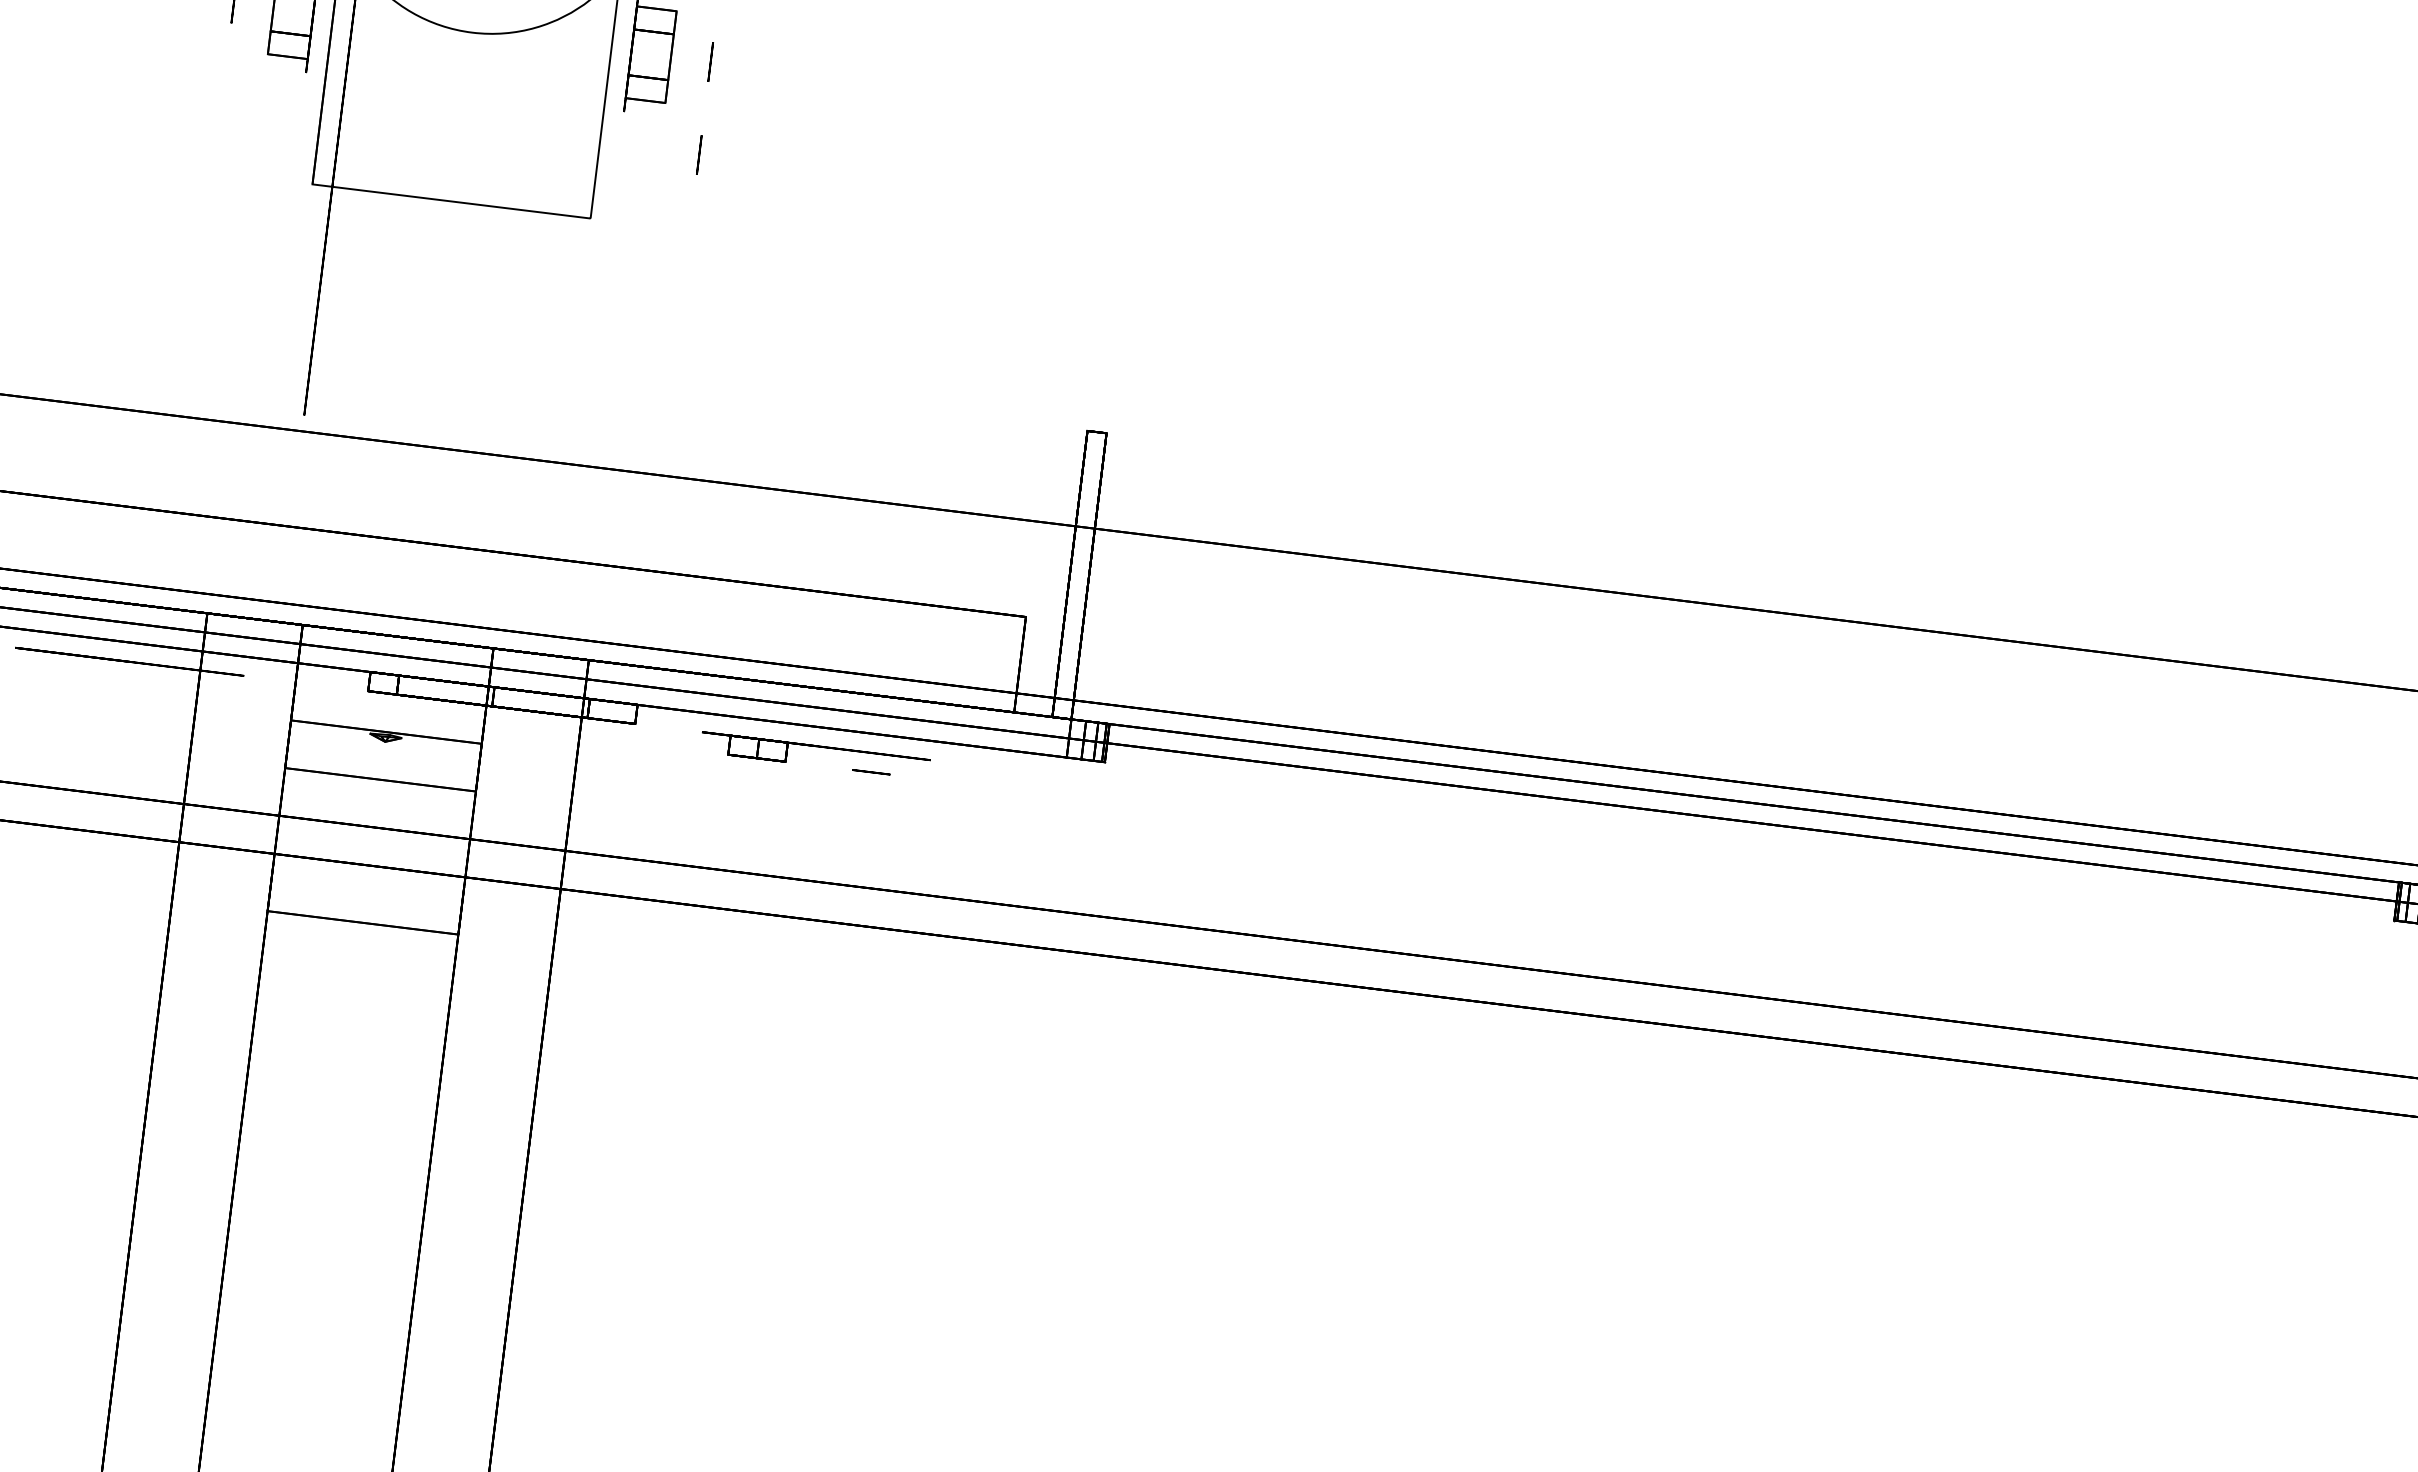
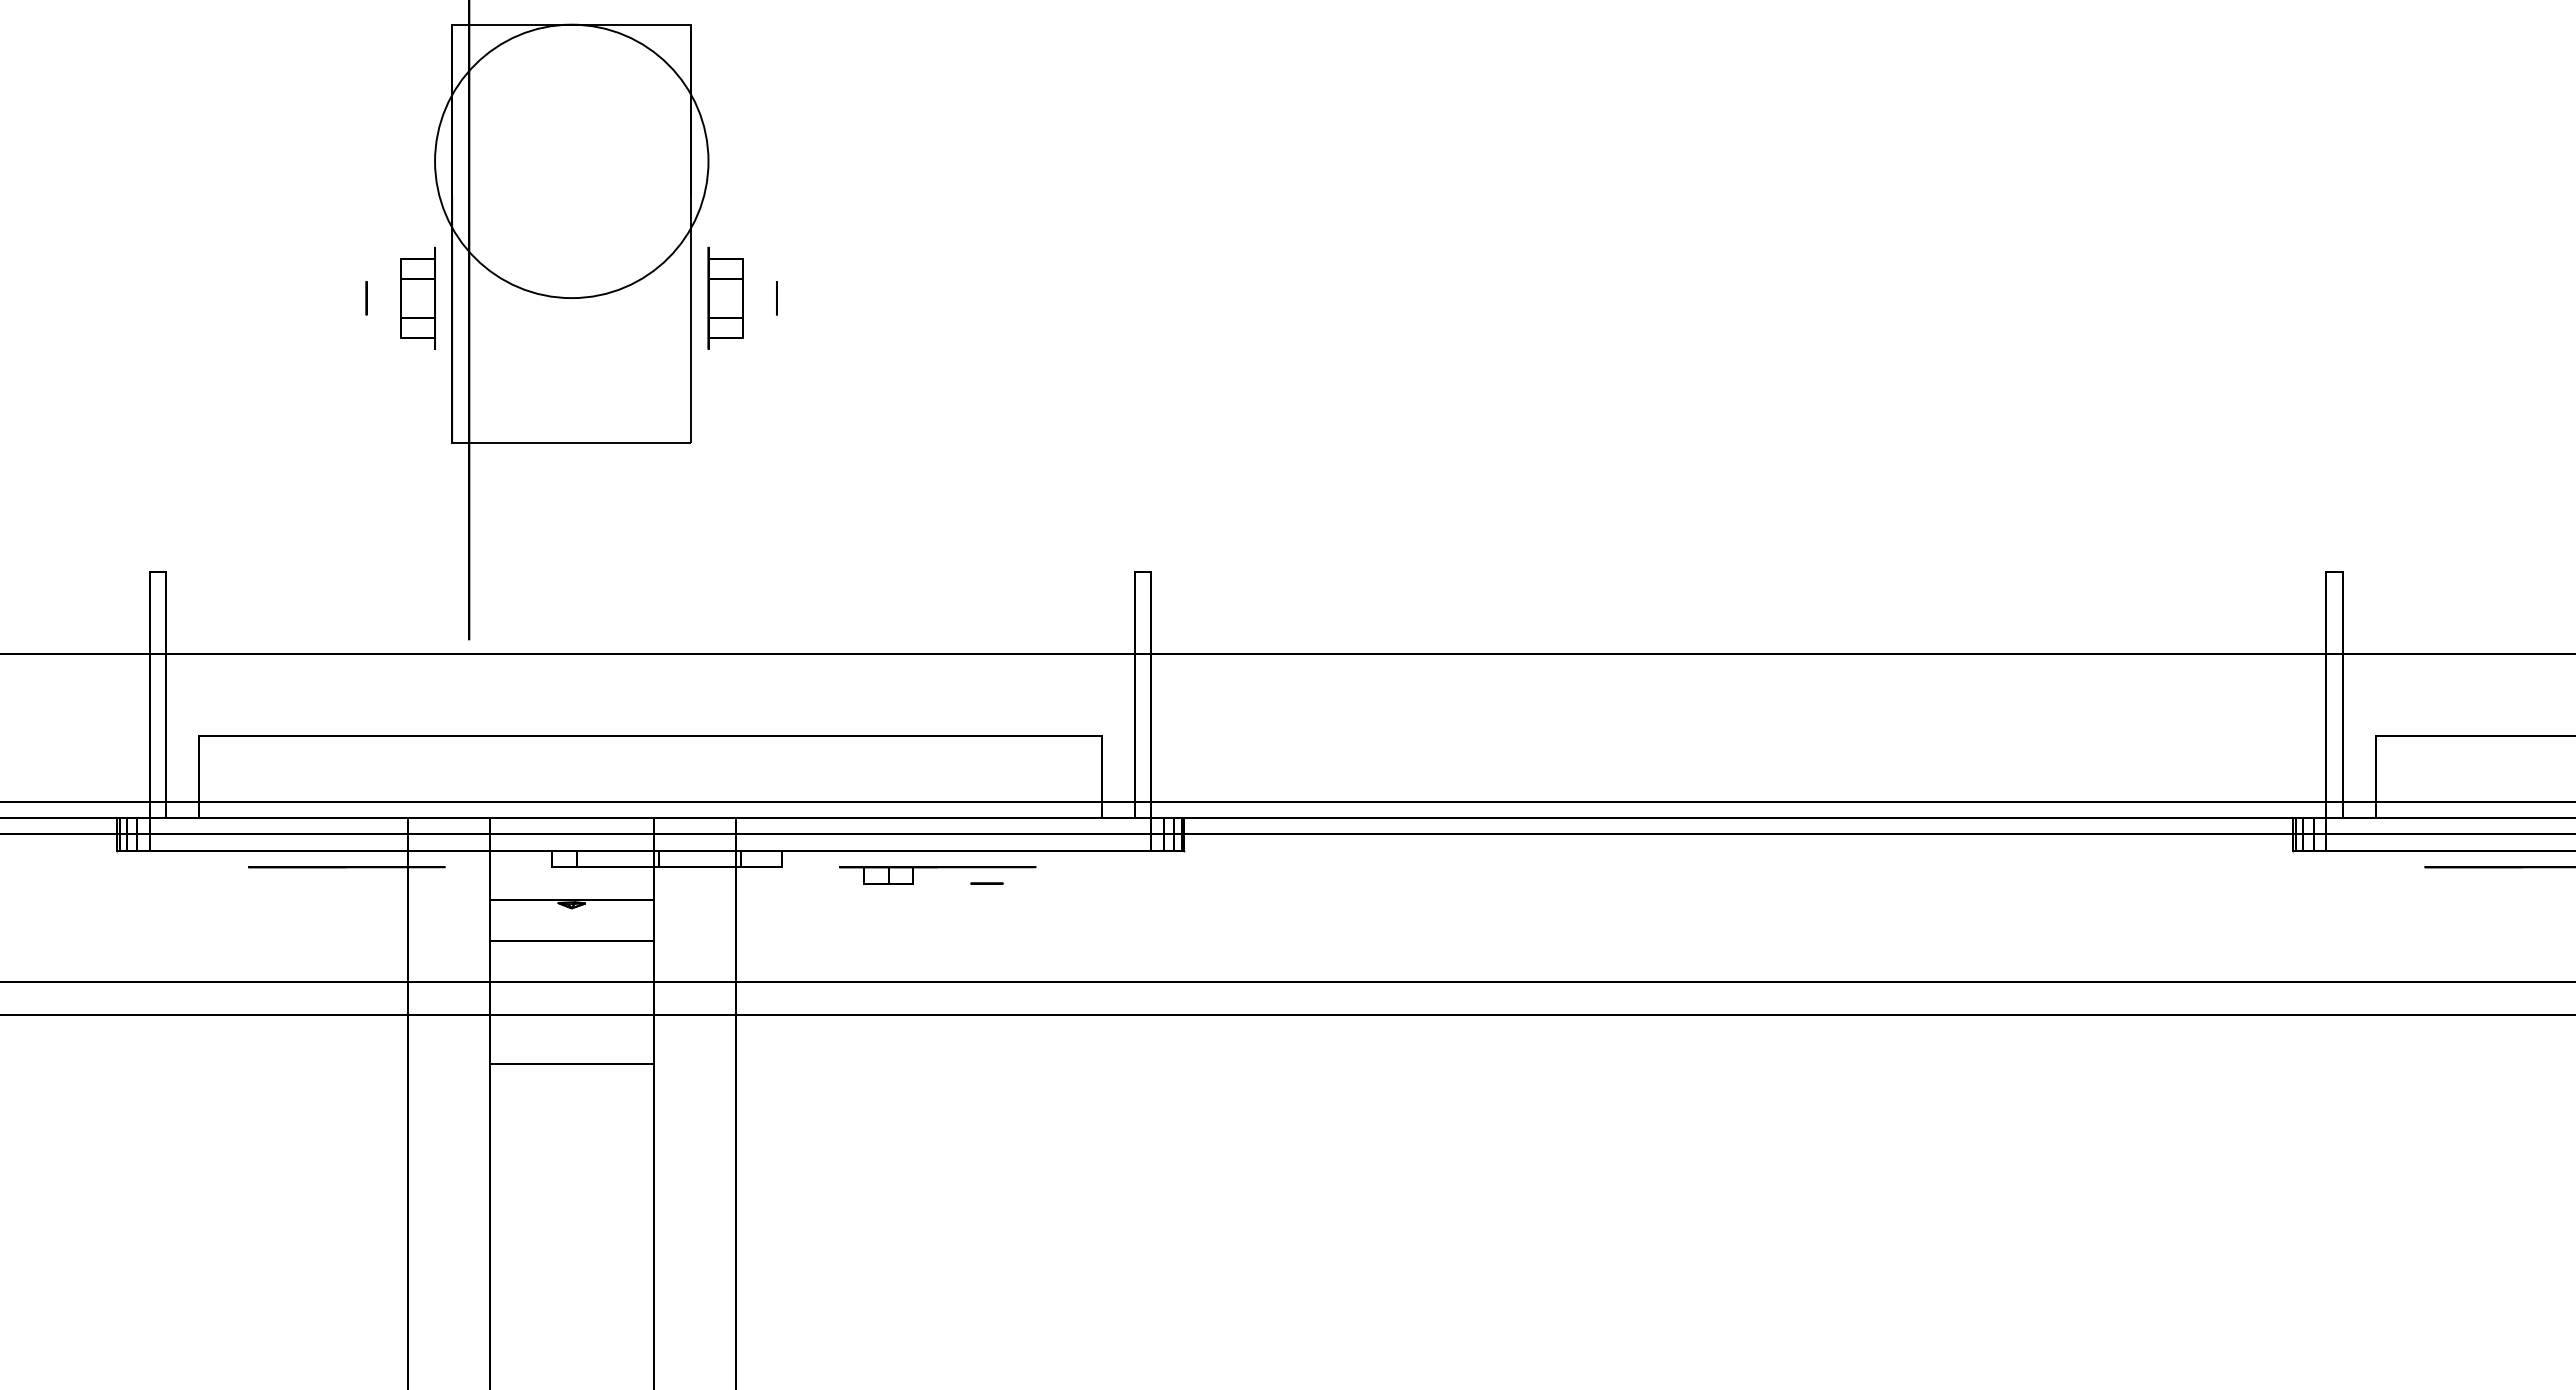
circle: (698, 155) -> (776, 378), removed

